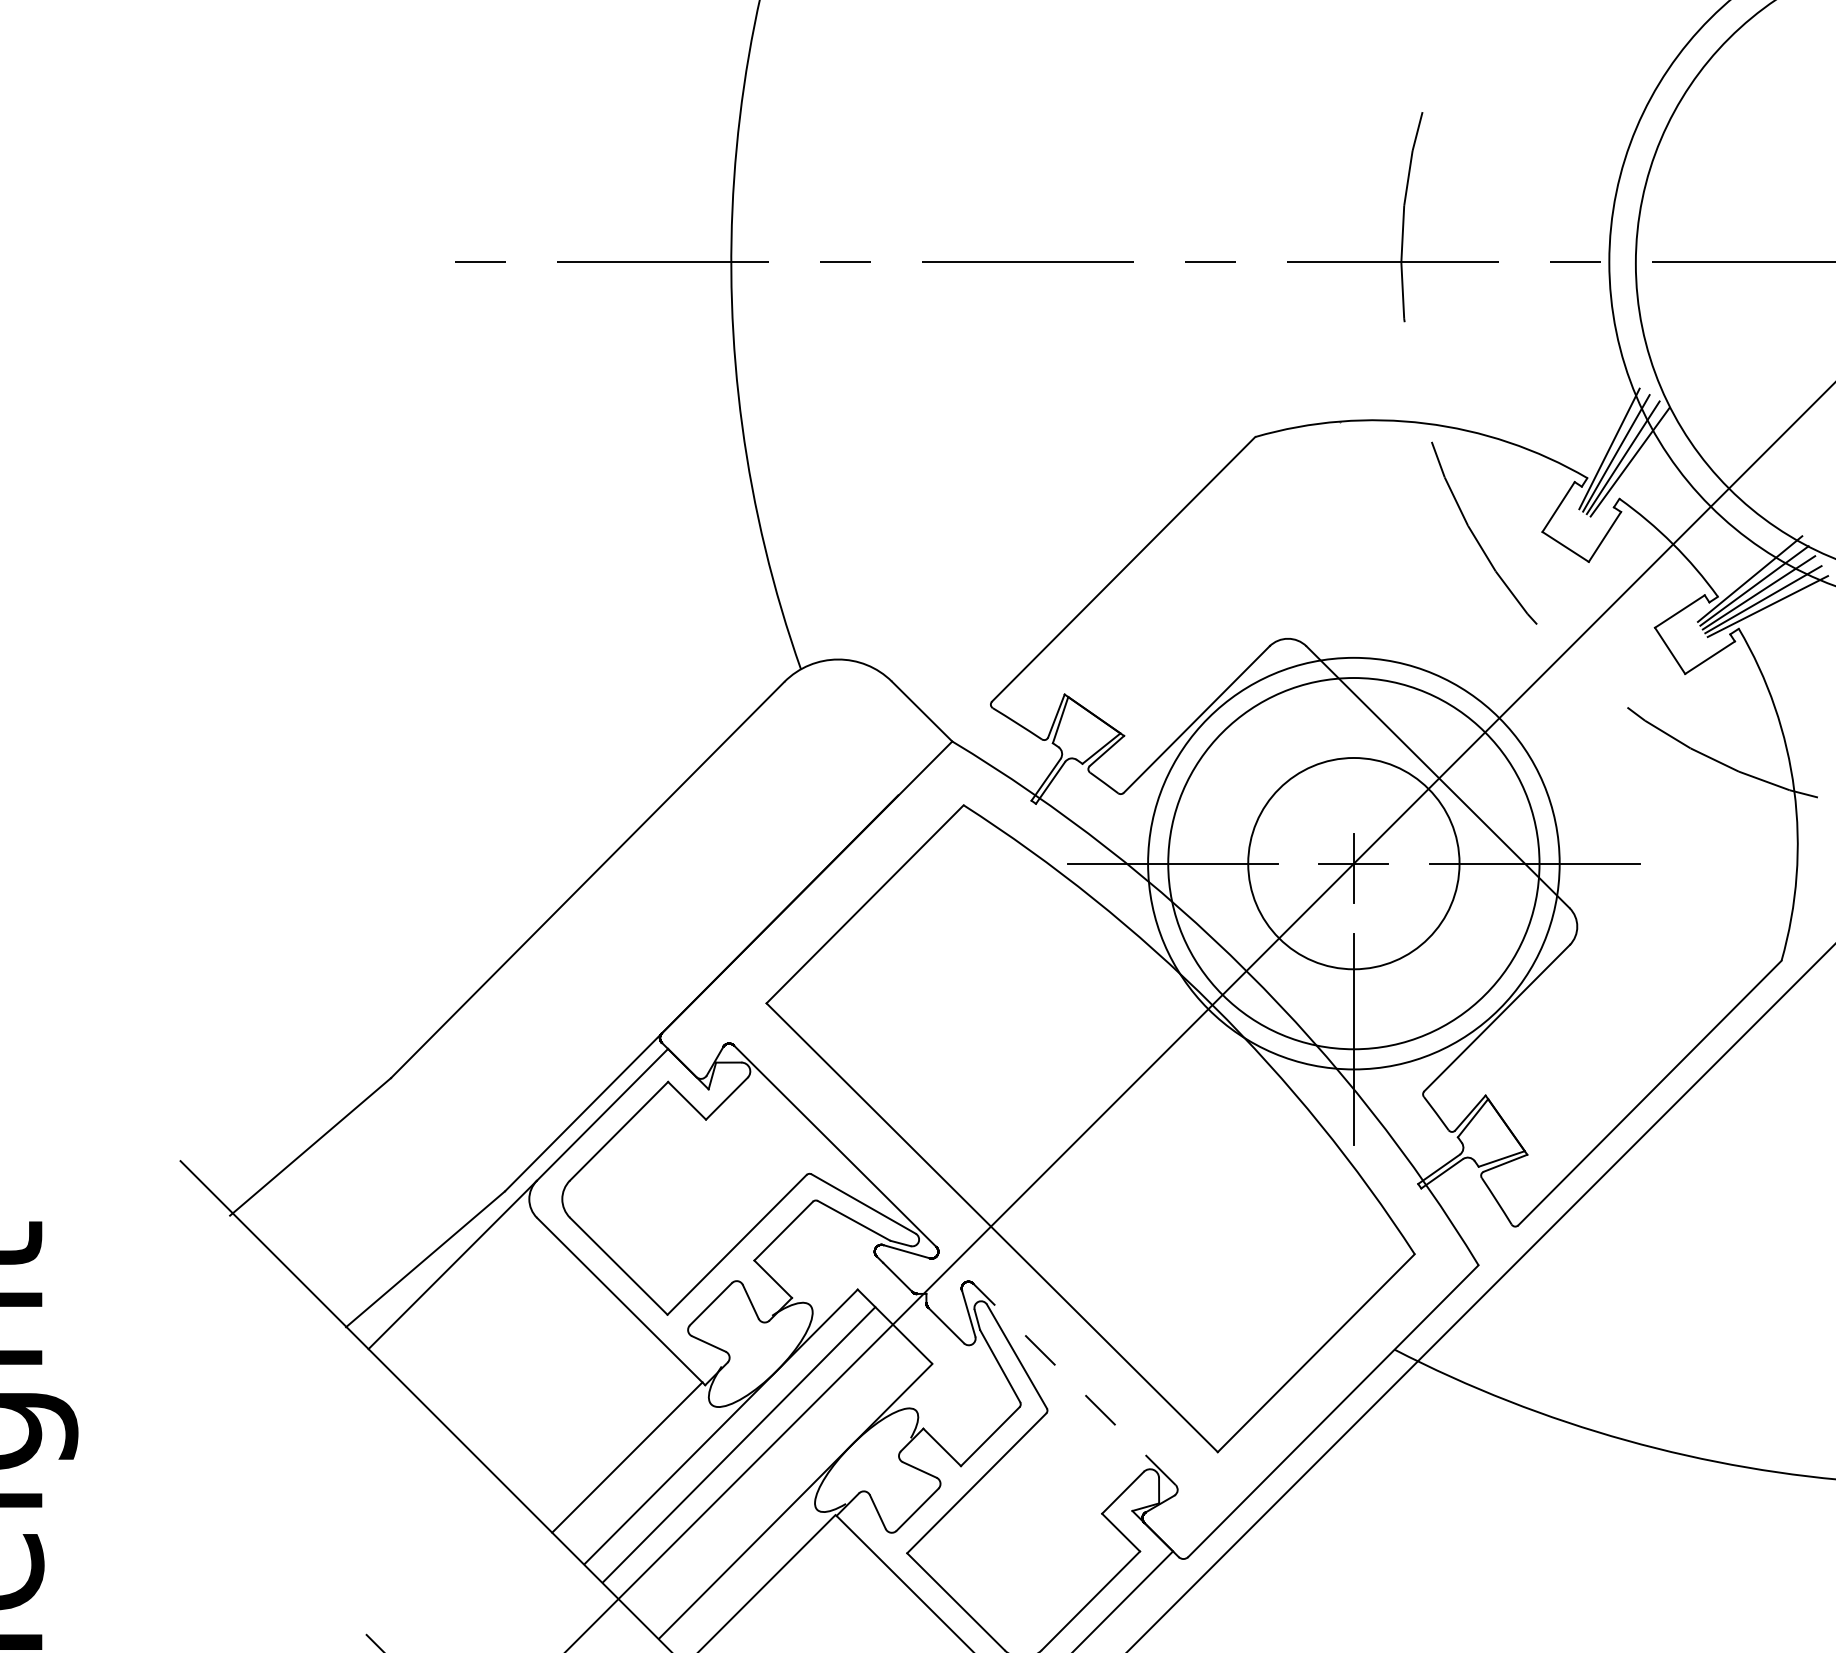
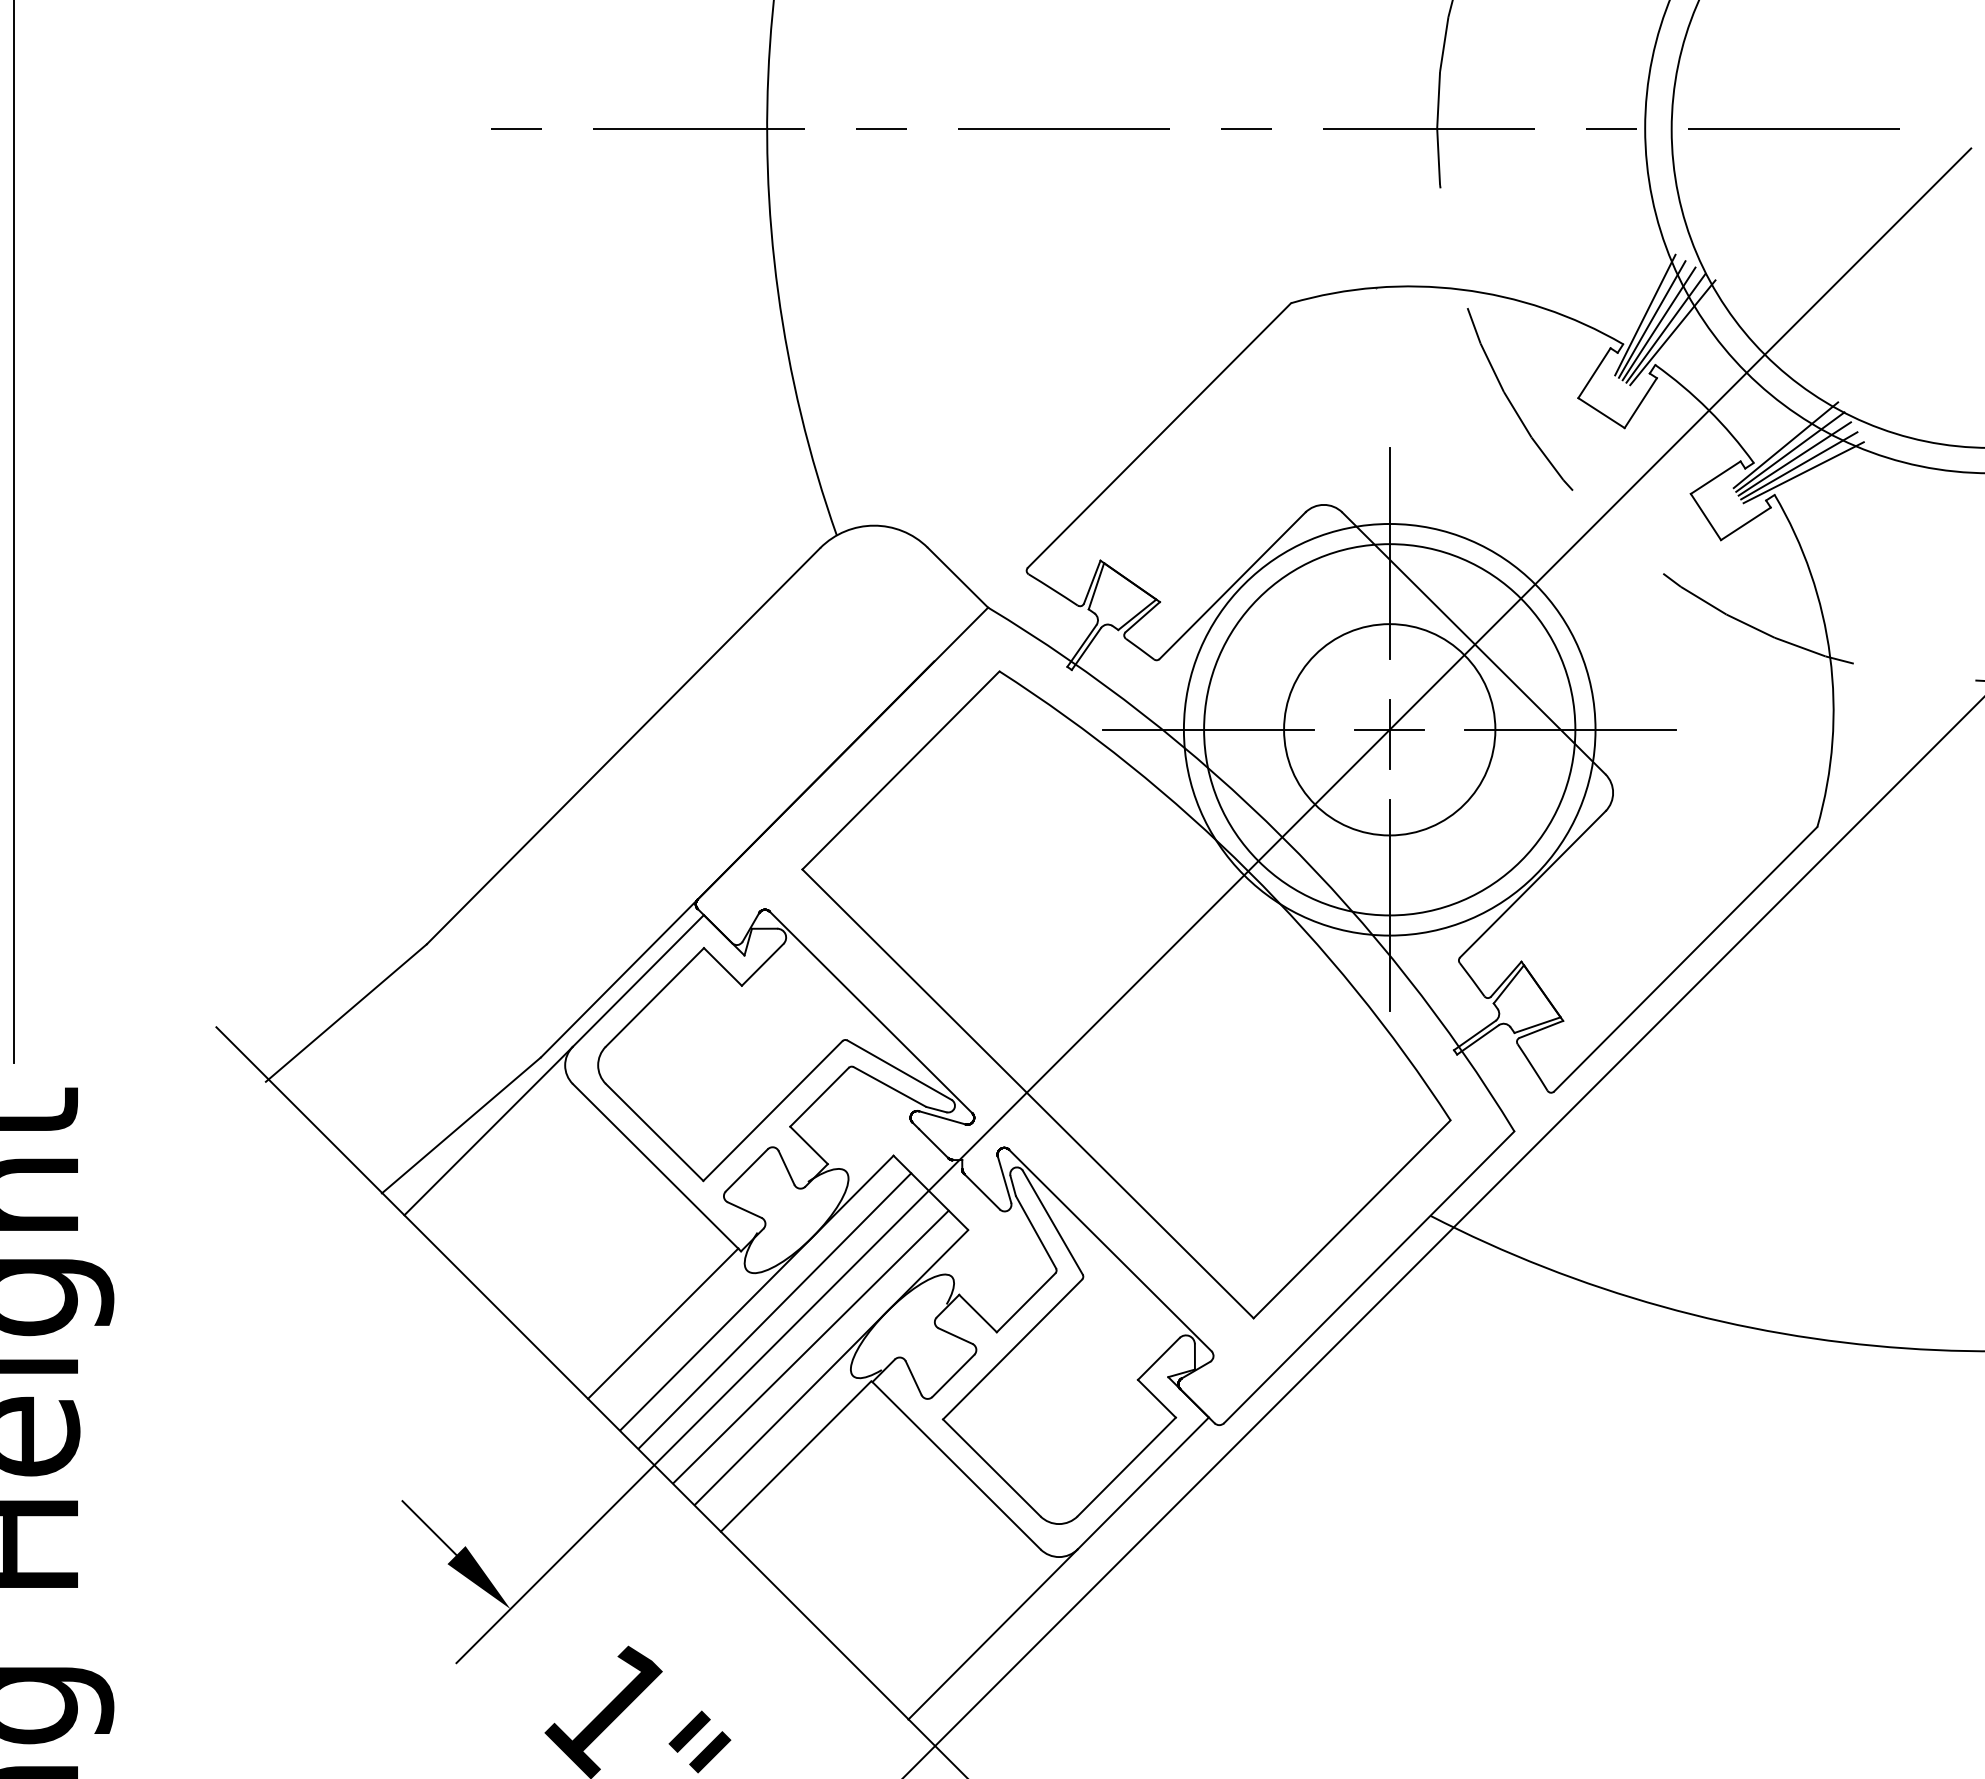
line: (1636, 466) -> (1672, 332), added
line: (1353, 687) -> (1389, 553), added
line: (1074, 1384) -> (1110, 1250), dashed -> solid
line: (774, 1480) -> (810, 1346), added

